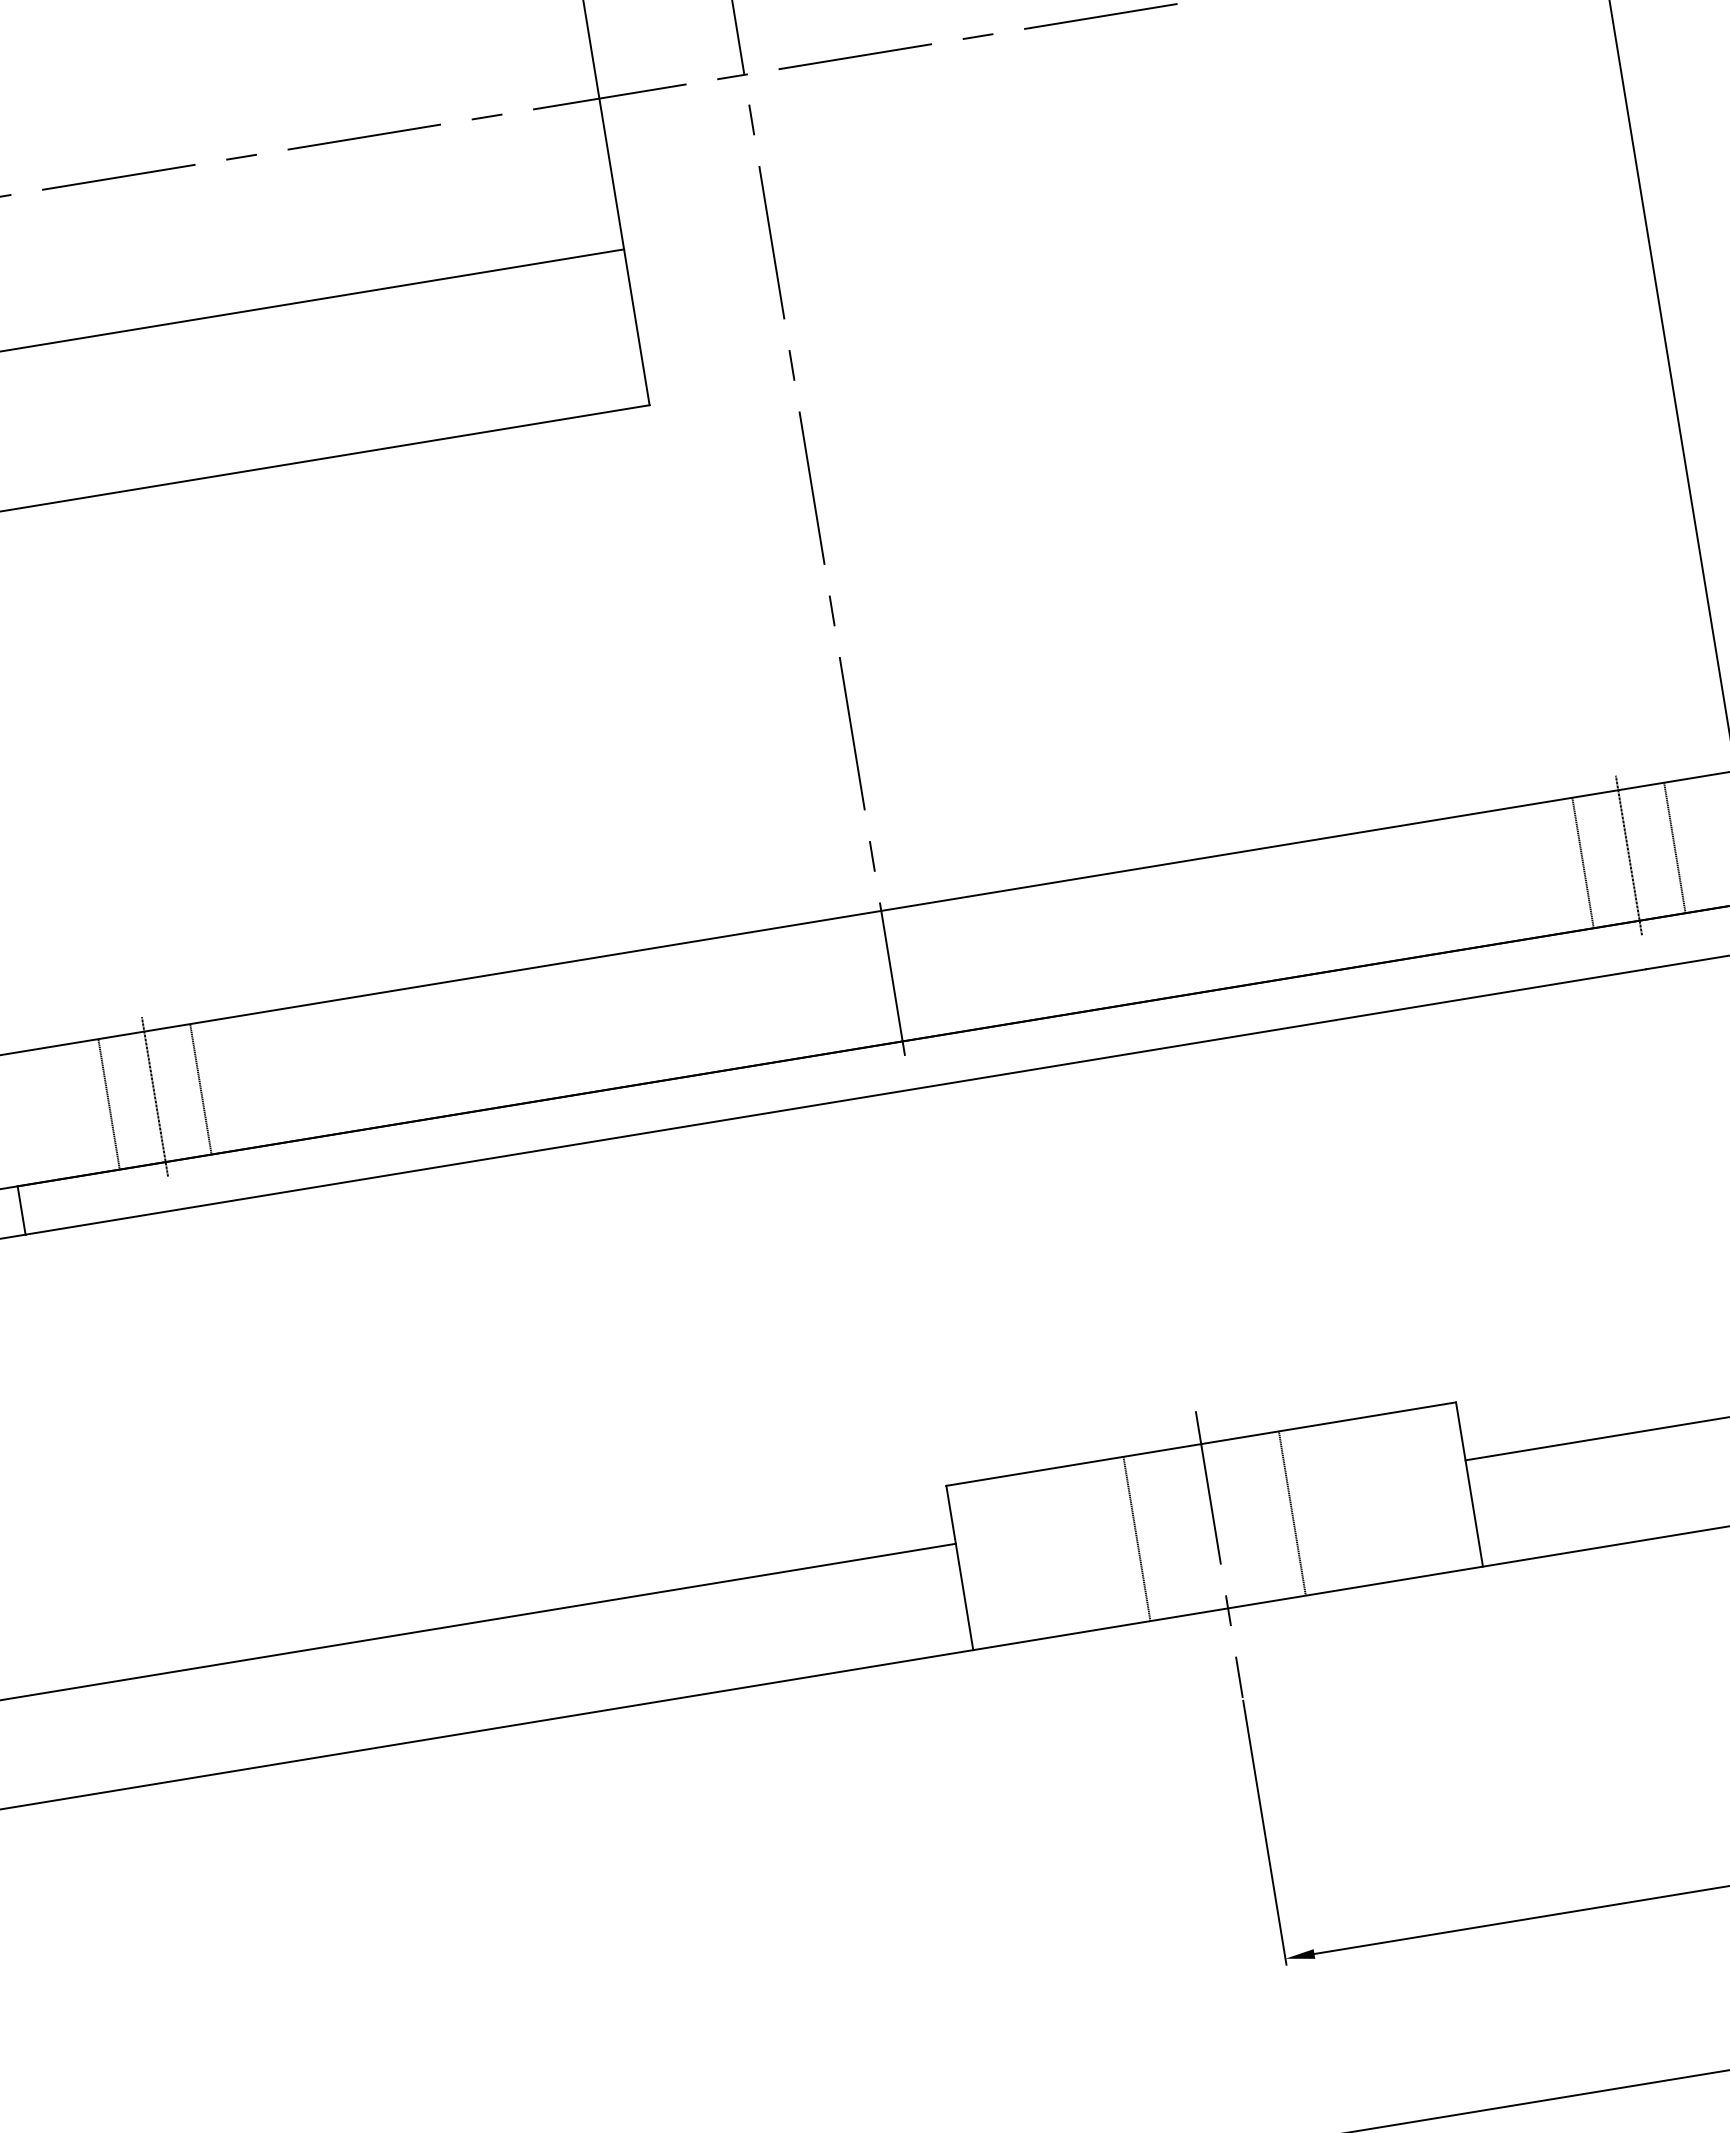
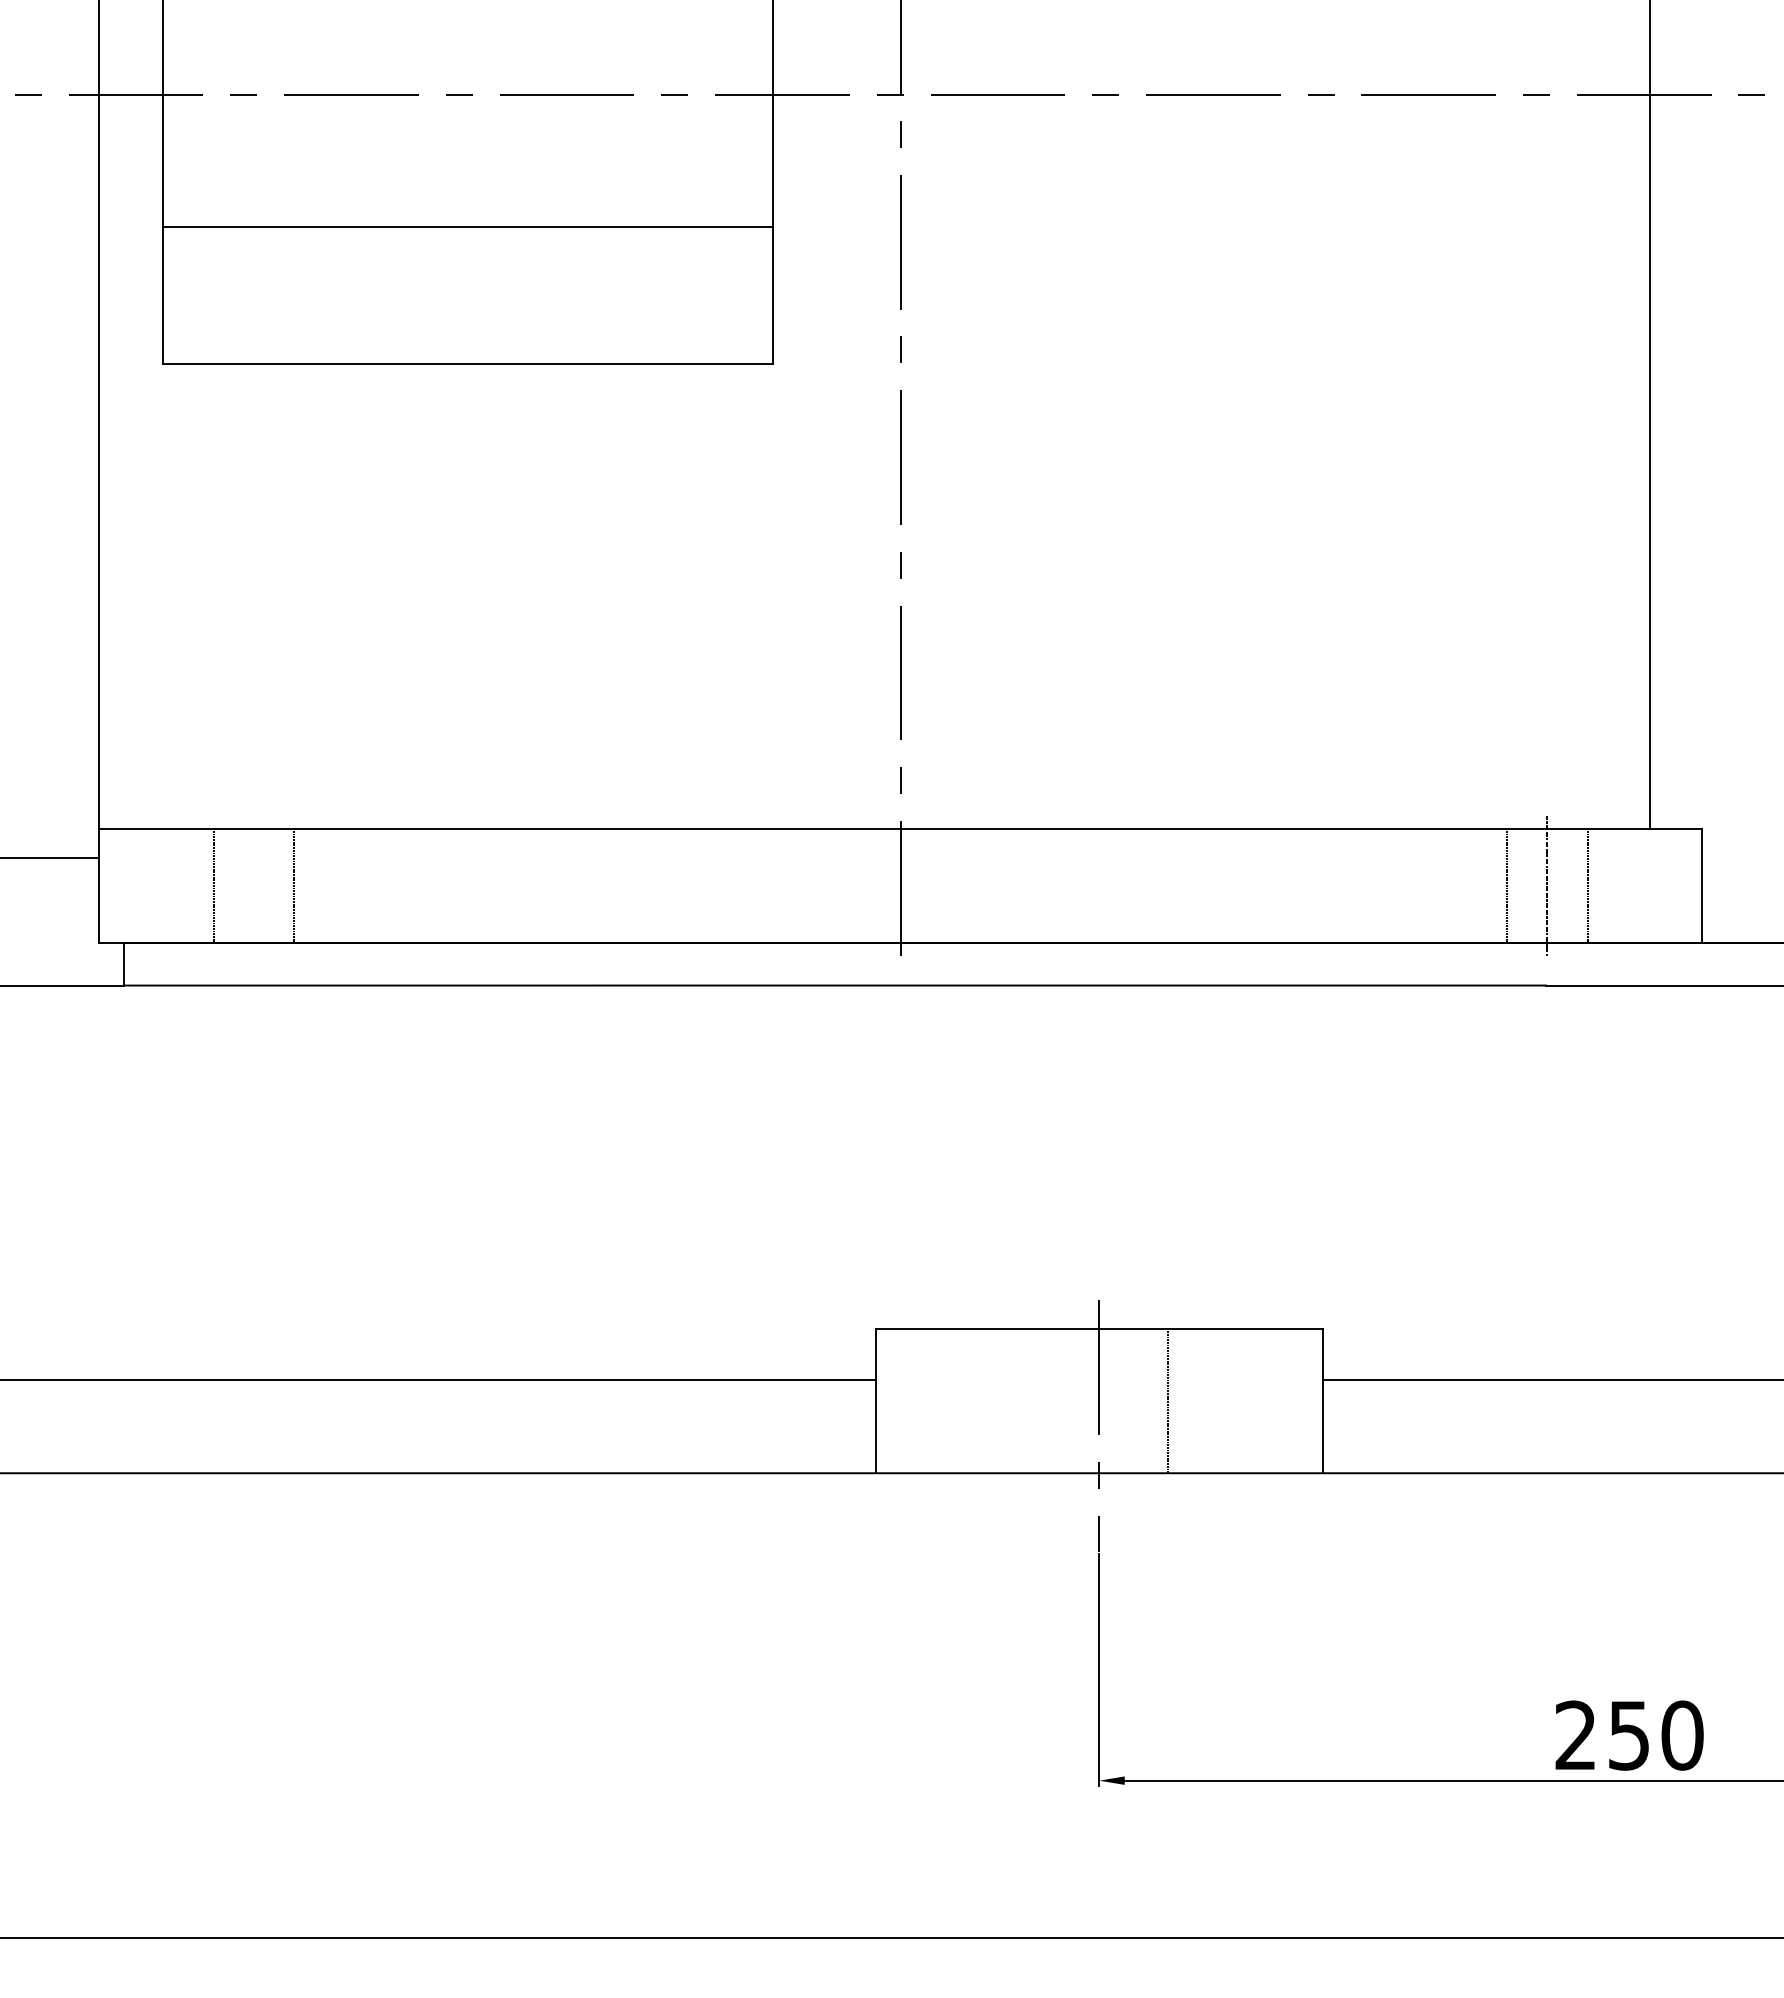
line: (154, 1096) -> (253, 885), removed
line: (1137, 1539) -> (1031, 1401), removed

